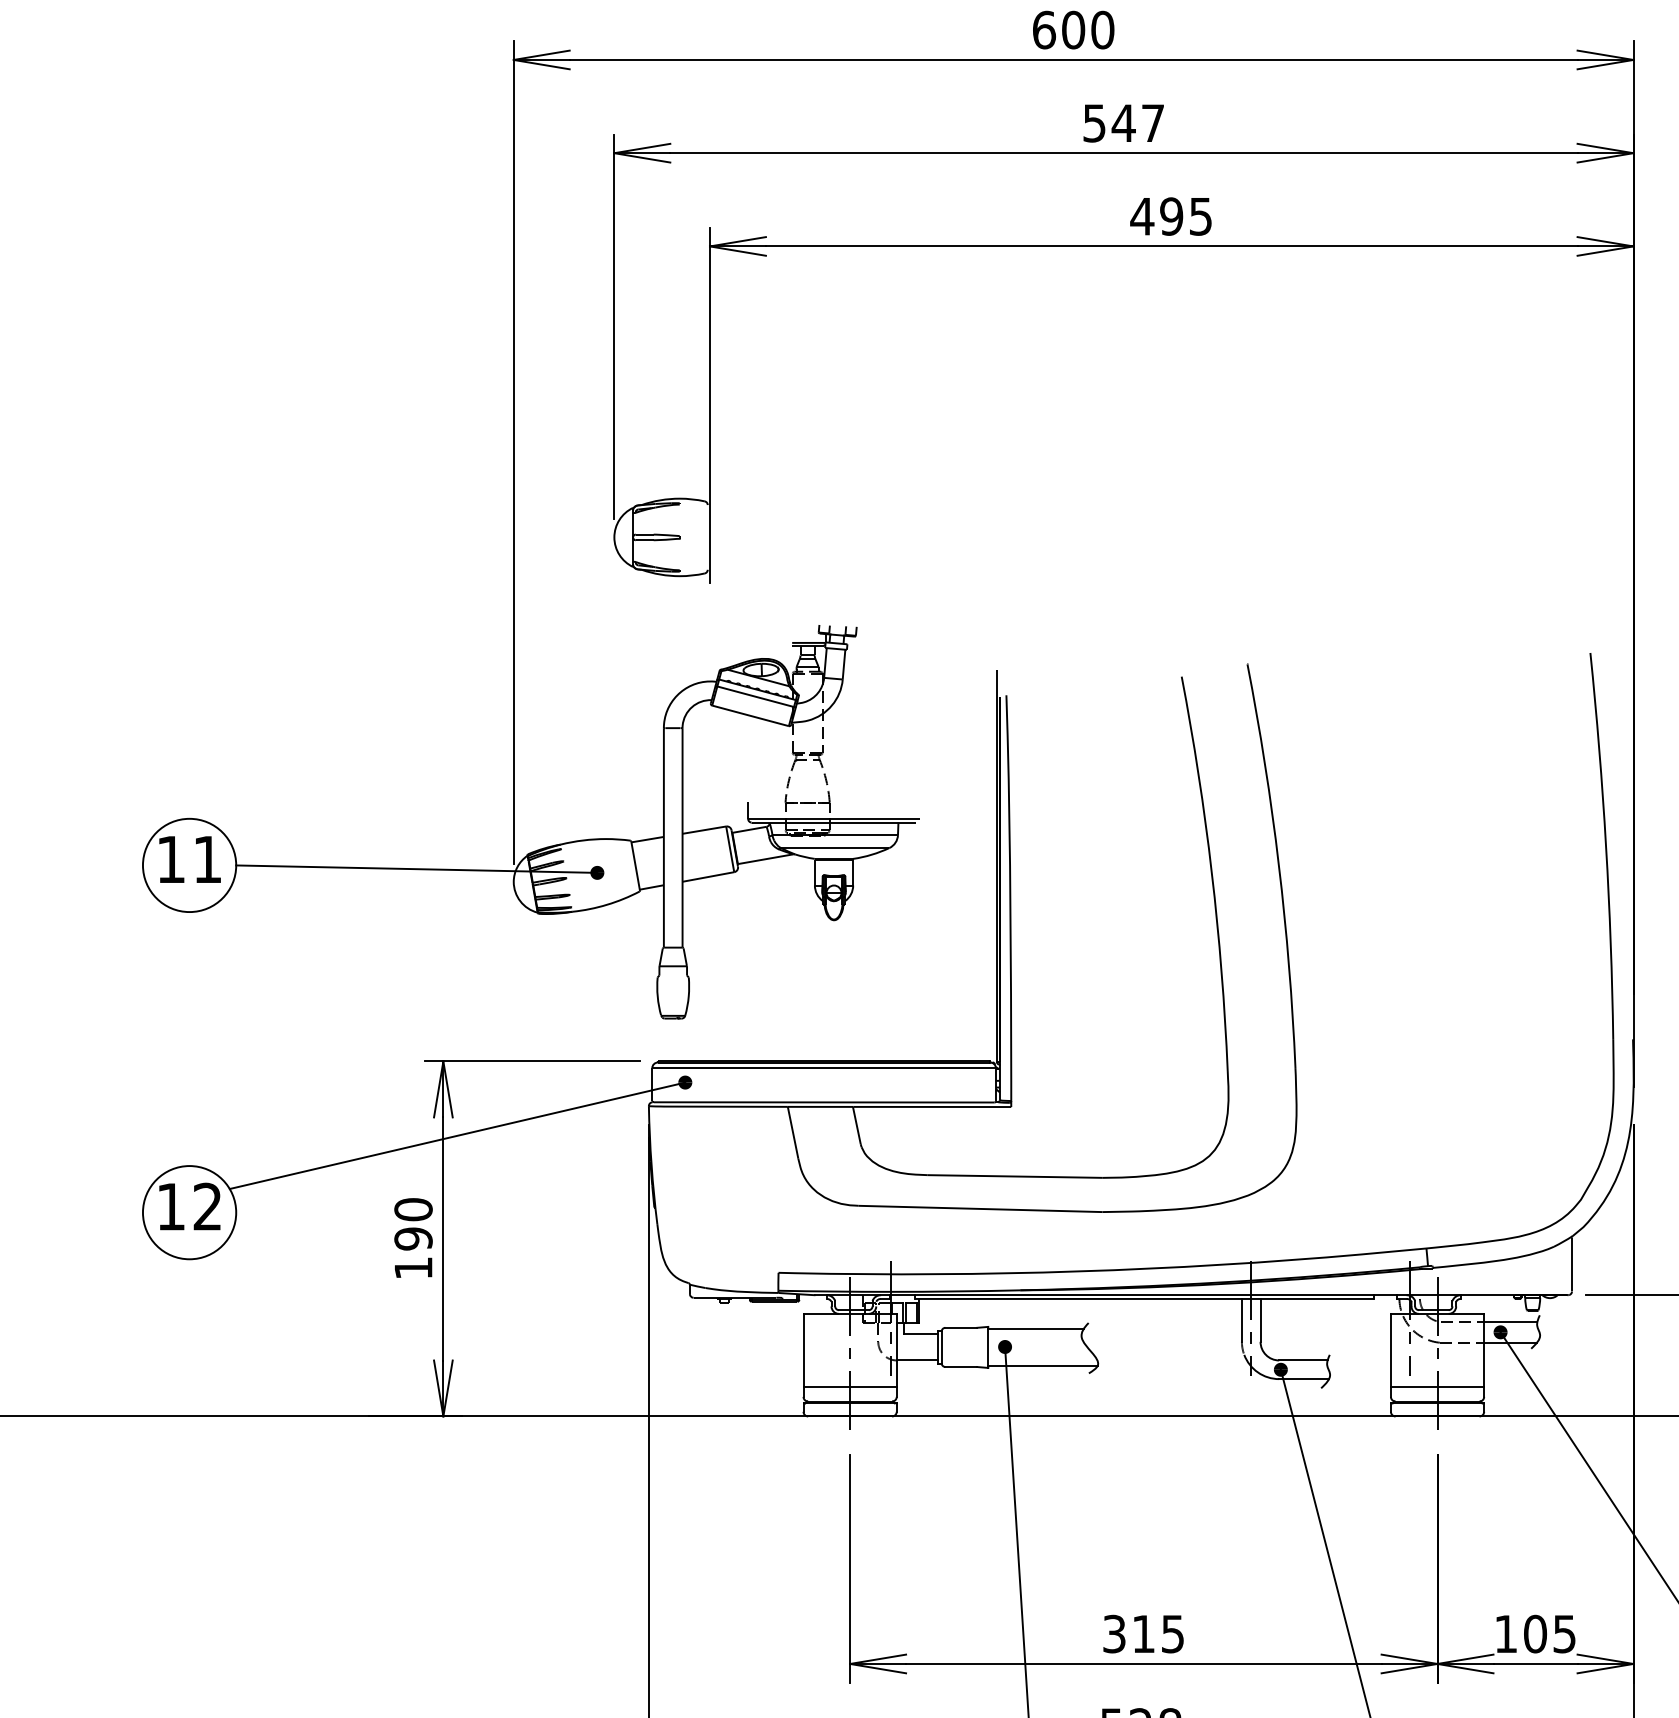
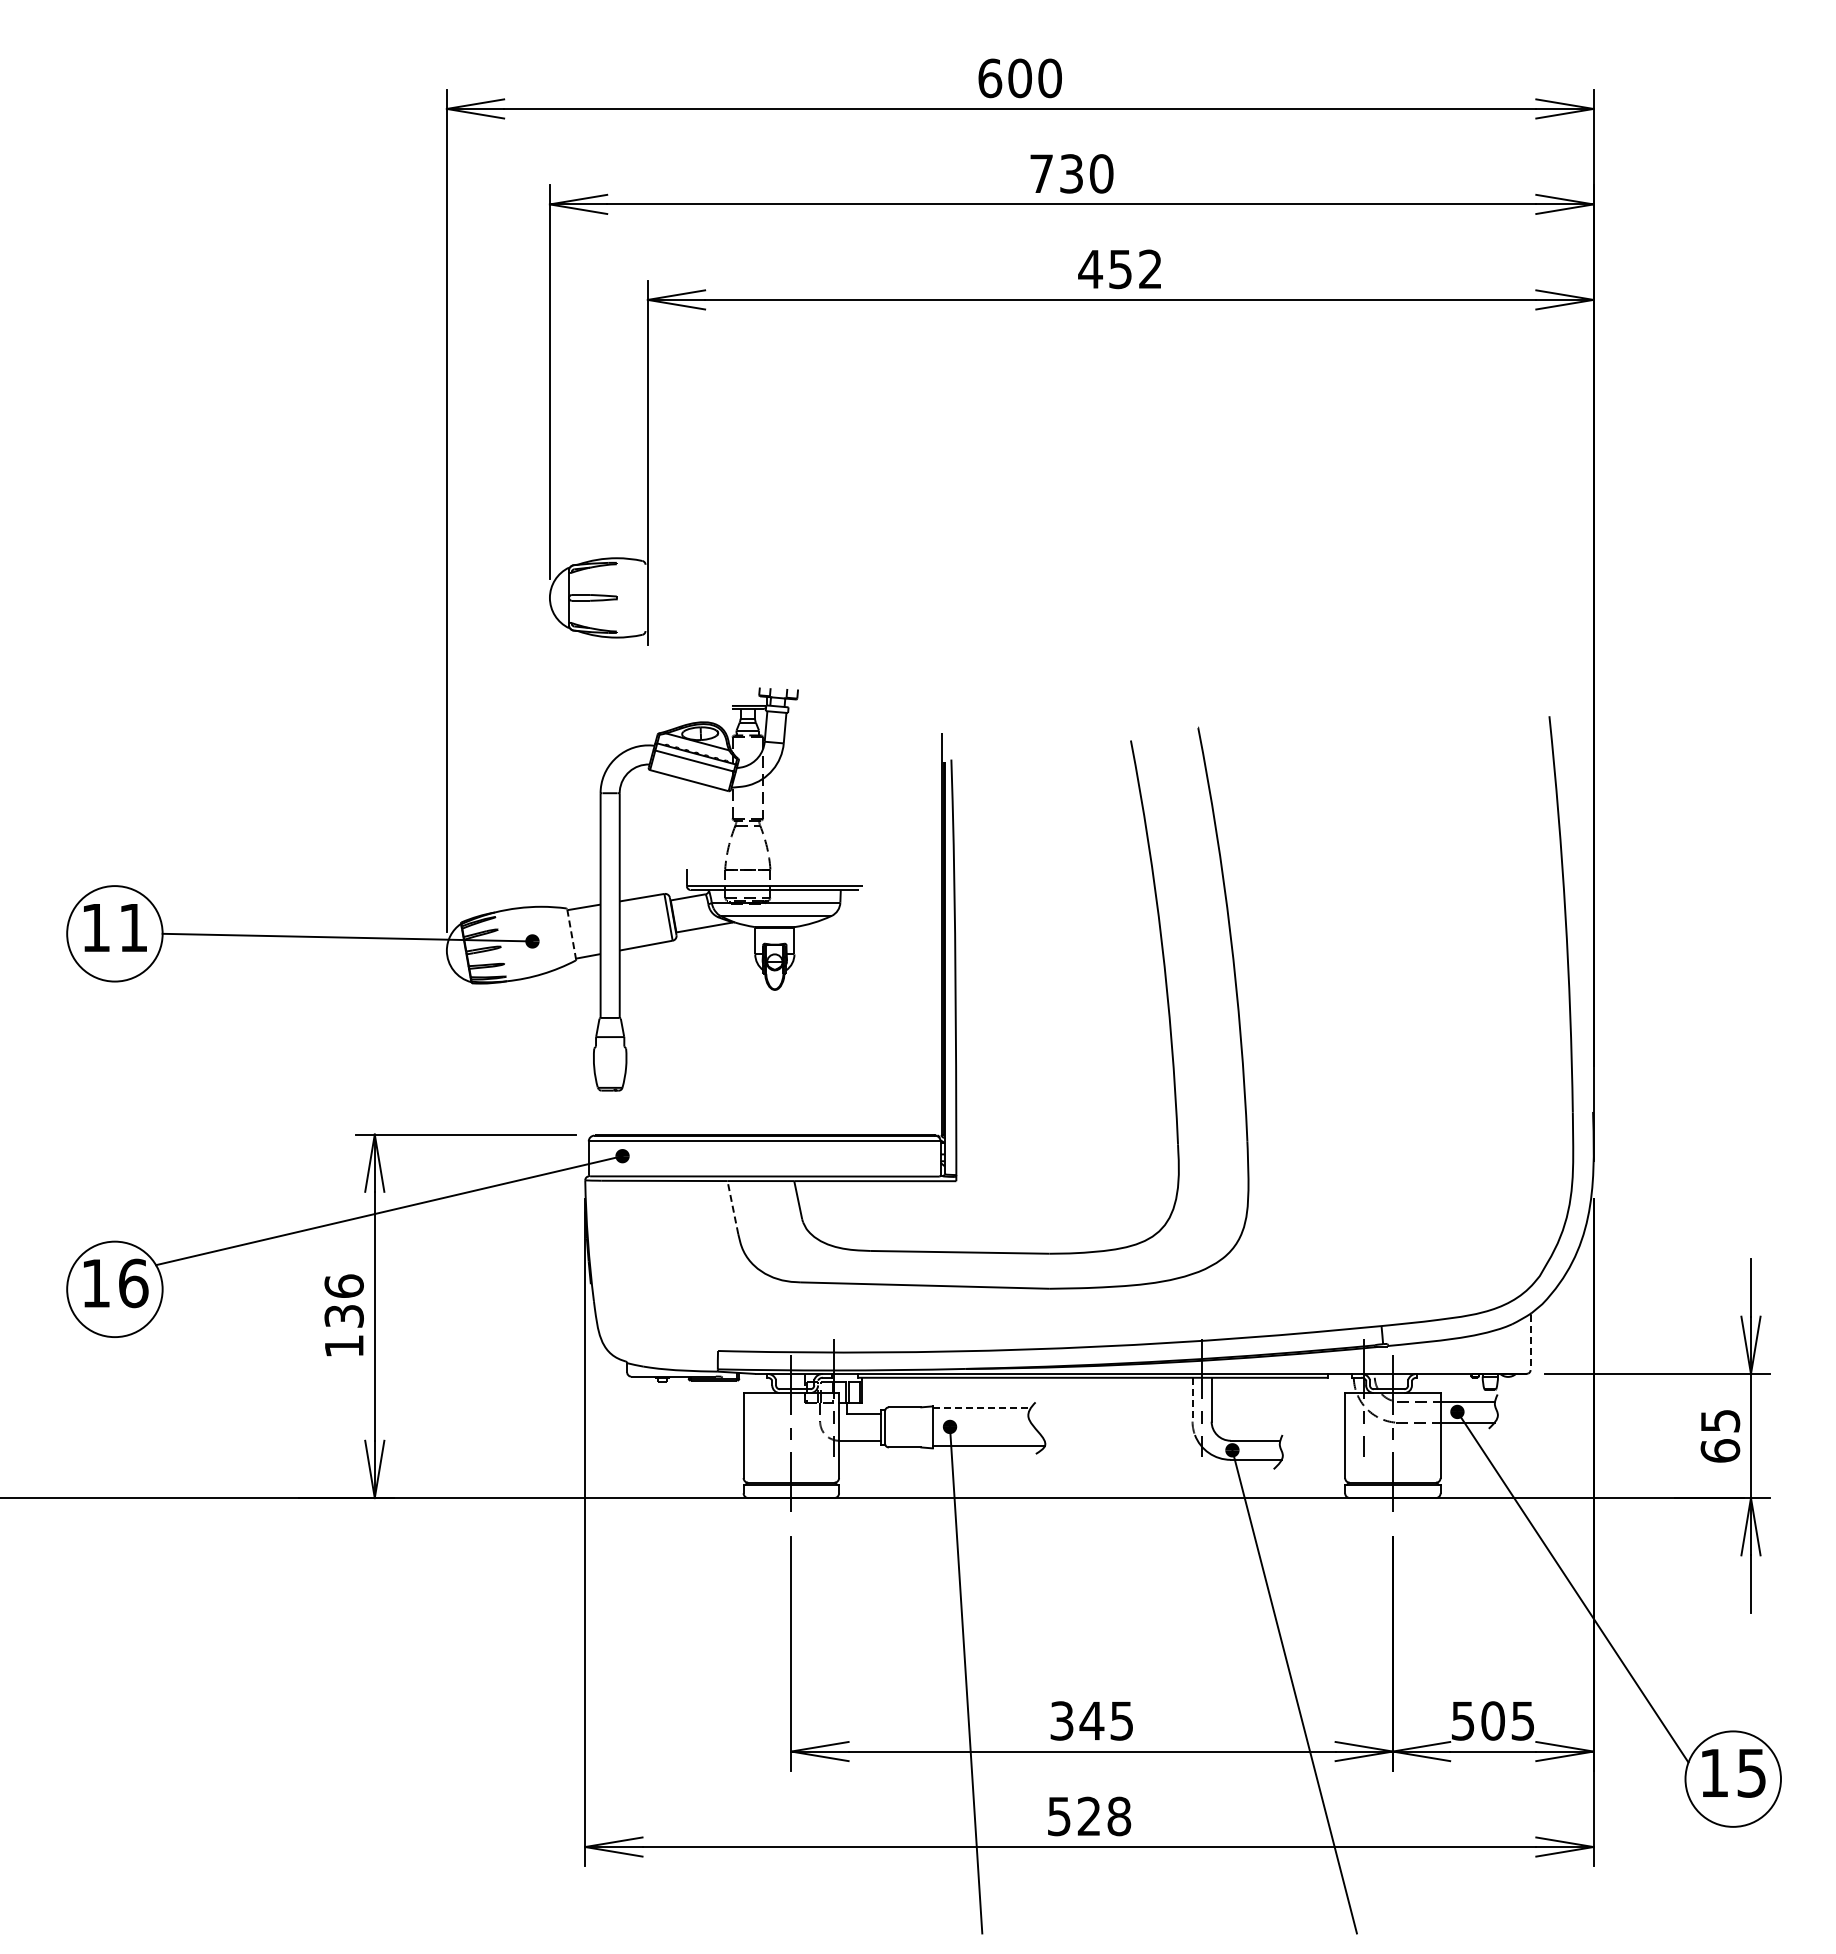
text: (1123, 122) -> (1071, 173), 547 -> 730
text: (1185, 216) -> (1134, 269), 495 -> 452
line: (635, 866) -> (571, 934), solid -> dashed
line: (792, 1132) -> (732, 1207), solid -> dashed
text: (207, 1206) -> (133, 1283), 12 -> 16
text: (412, 1224) -> (343, 1301), 190 -> 136
line: (1571, 1264) -> (1530, 1342), solid -> dashed
line: (1241, 1320) -> (1192, 1399), solid -> dashed
line: (1035, 1328) -> (981, 1408), solid -> dashed
line: (850, 1386) -> (791, 1467), removed
line: (1437, 1386) -> (1392, 1467), removed
text: (1143, 1634) -> (1091, 1721), 315 -> 345
text: (1505, 1634) -> (1462, 1721), 105 -> 505

